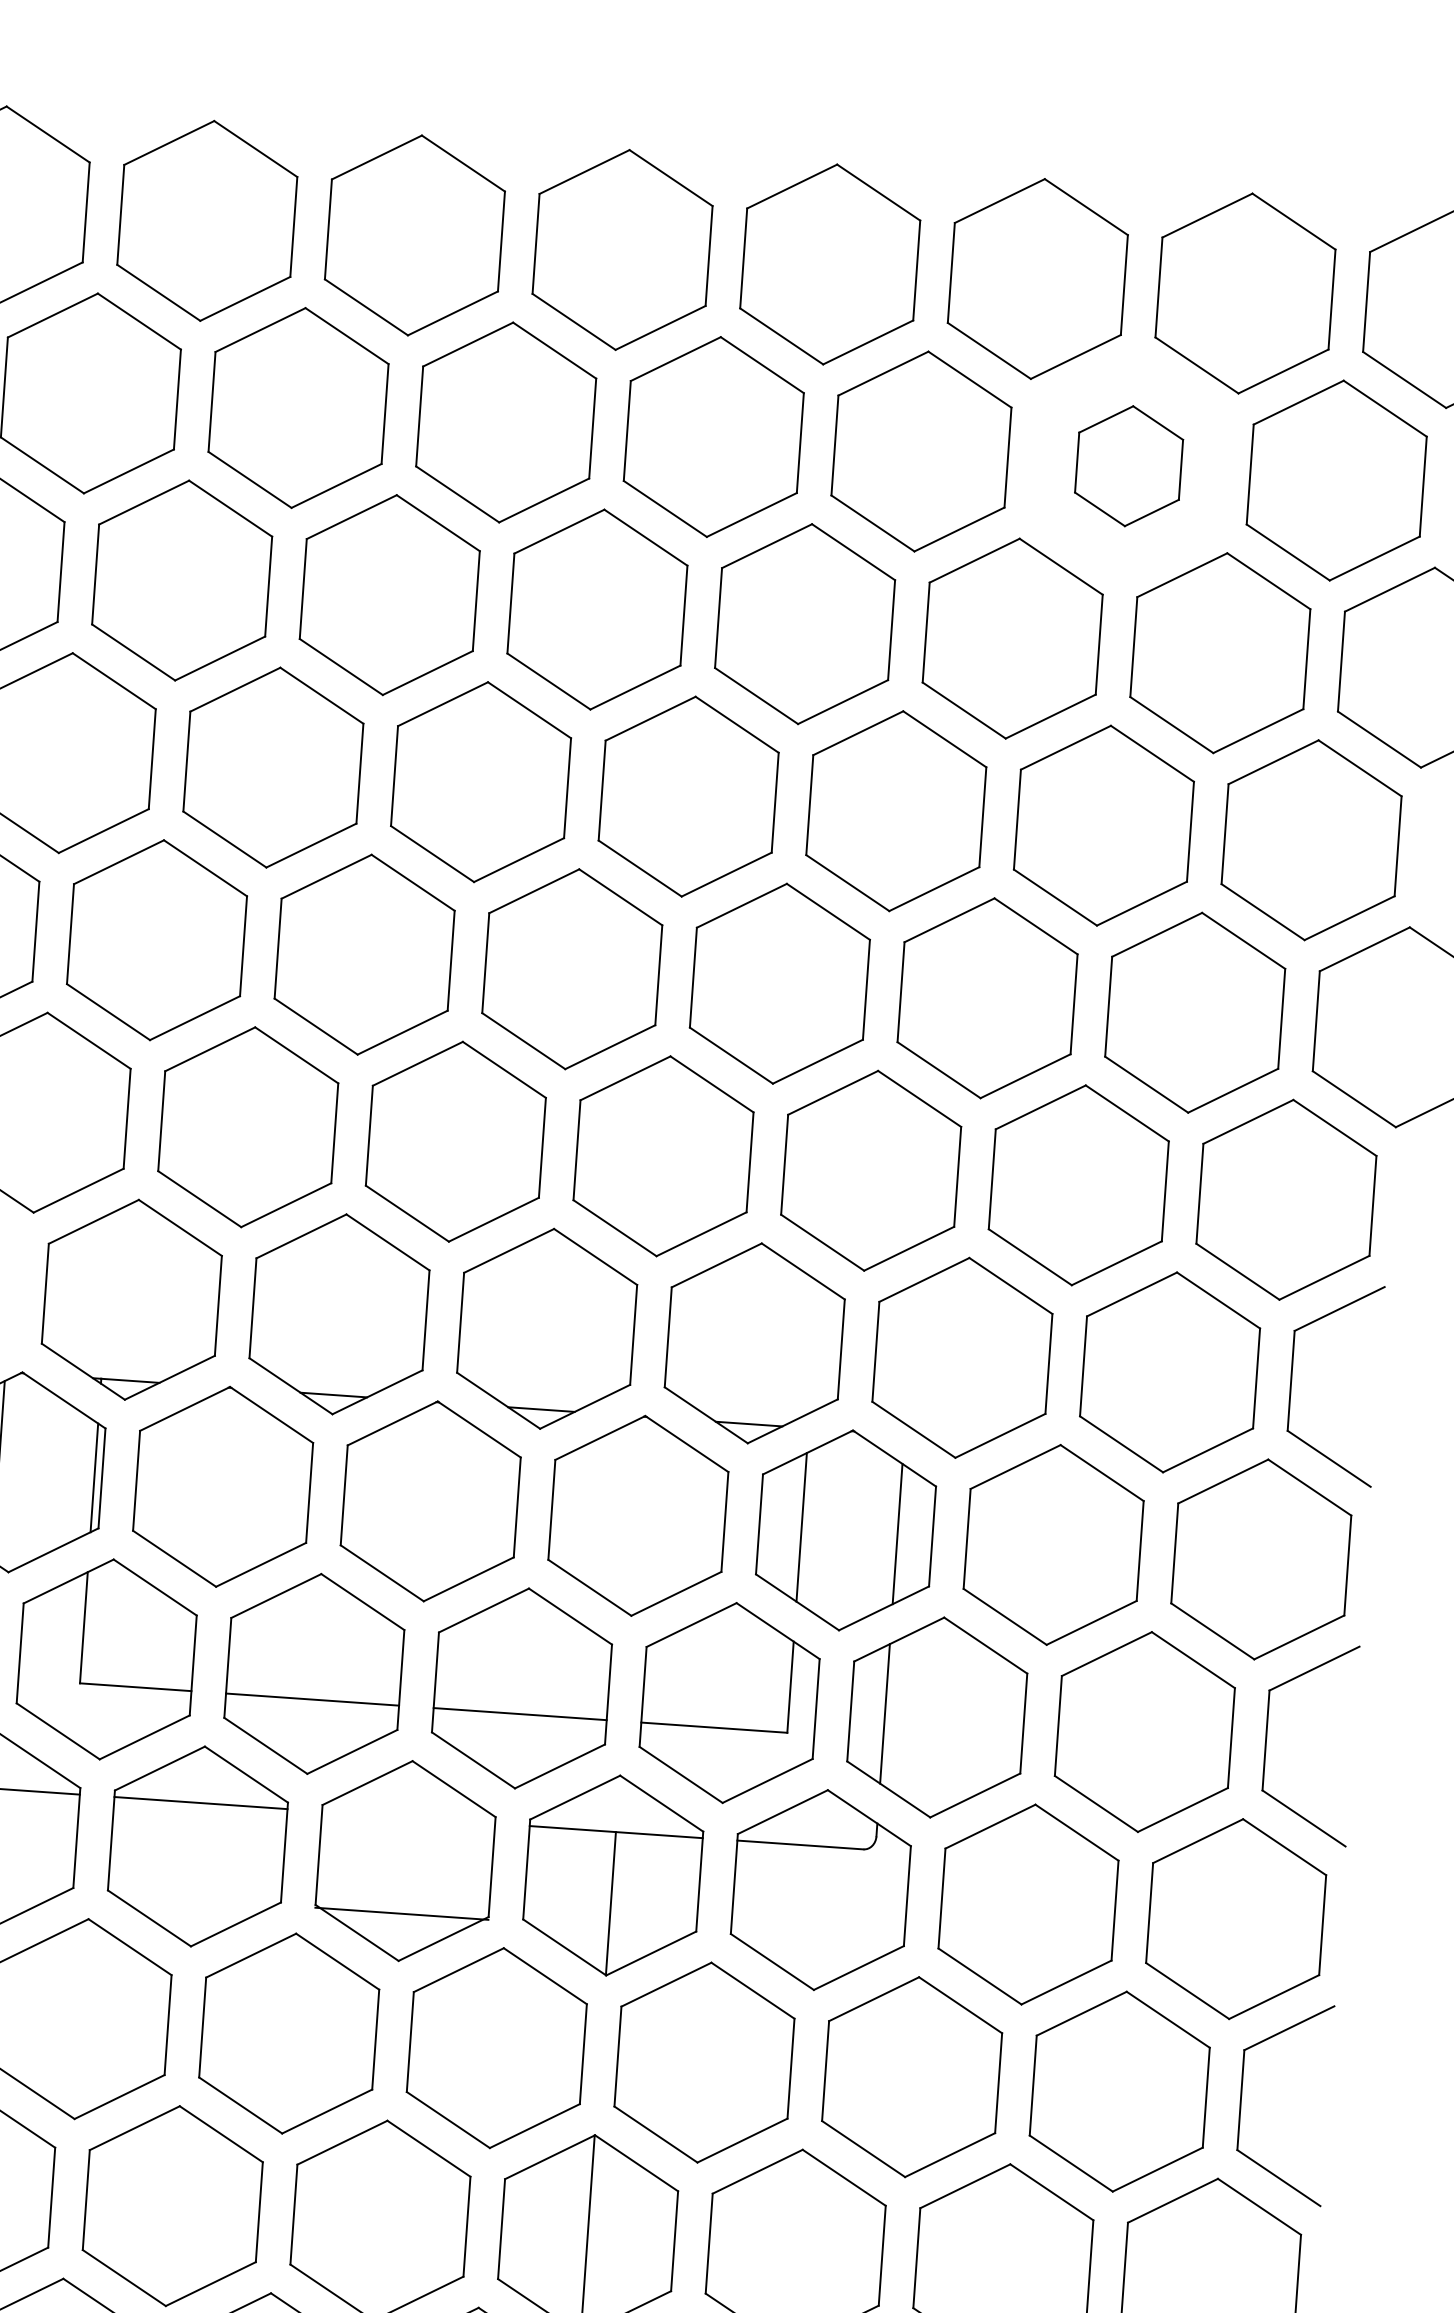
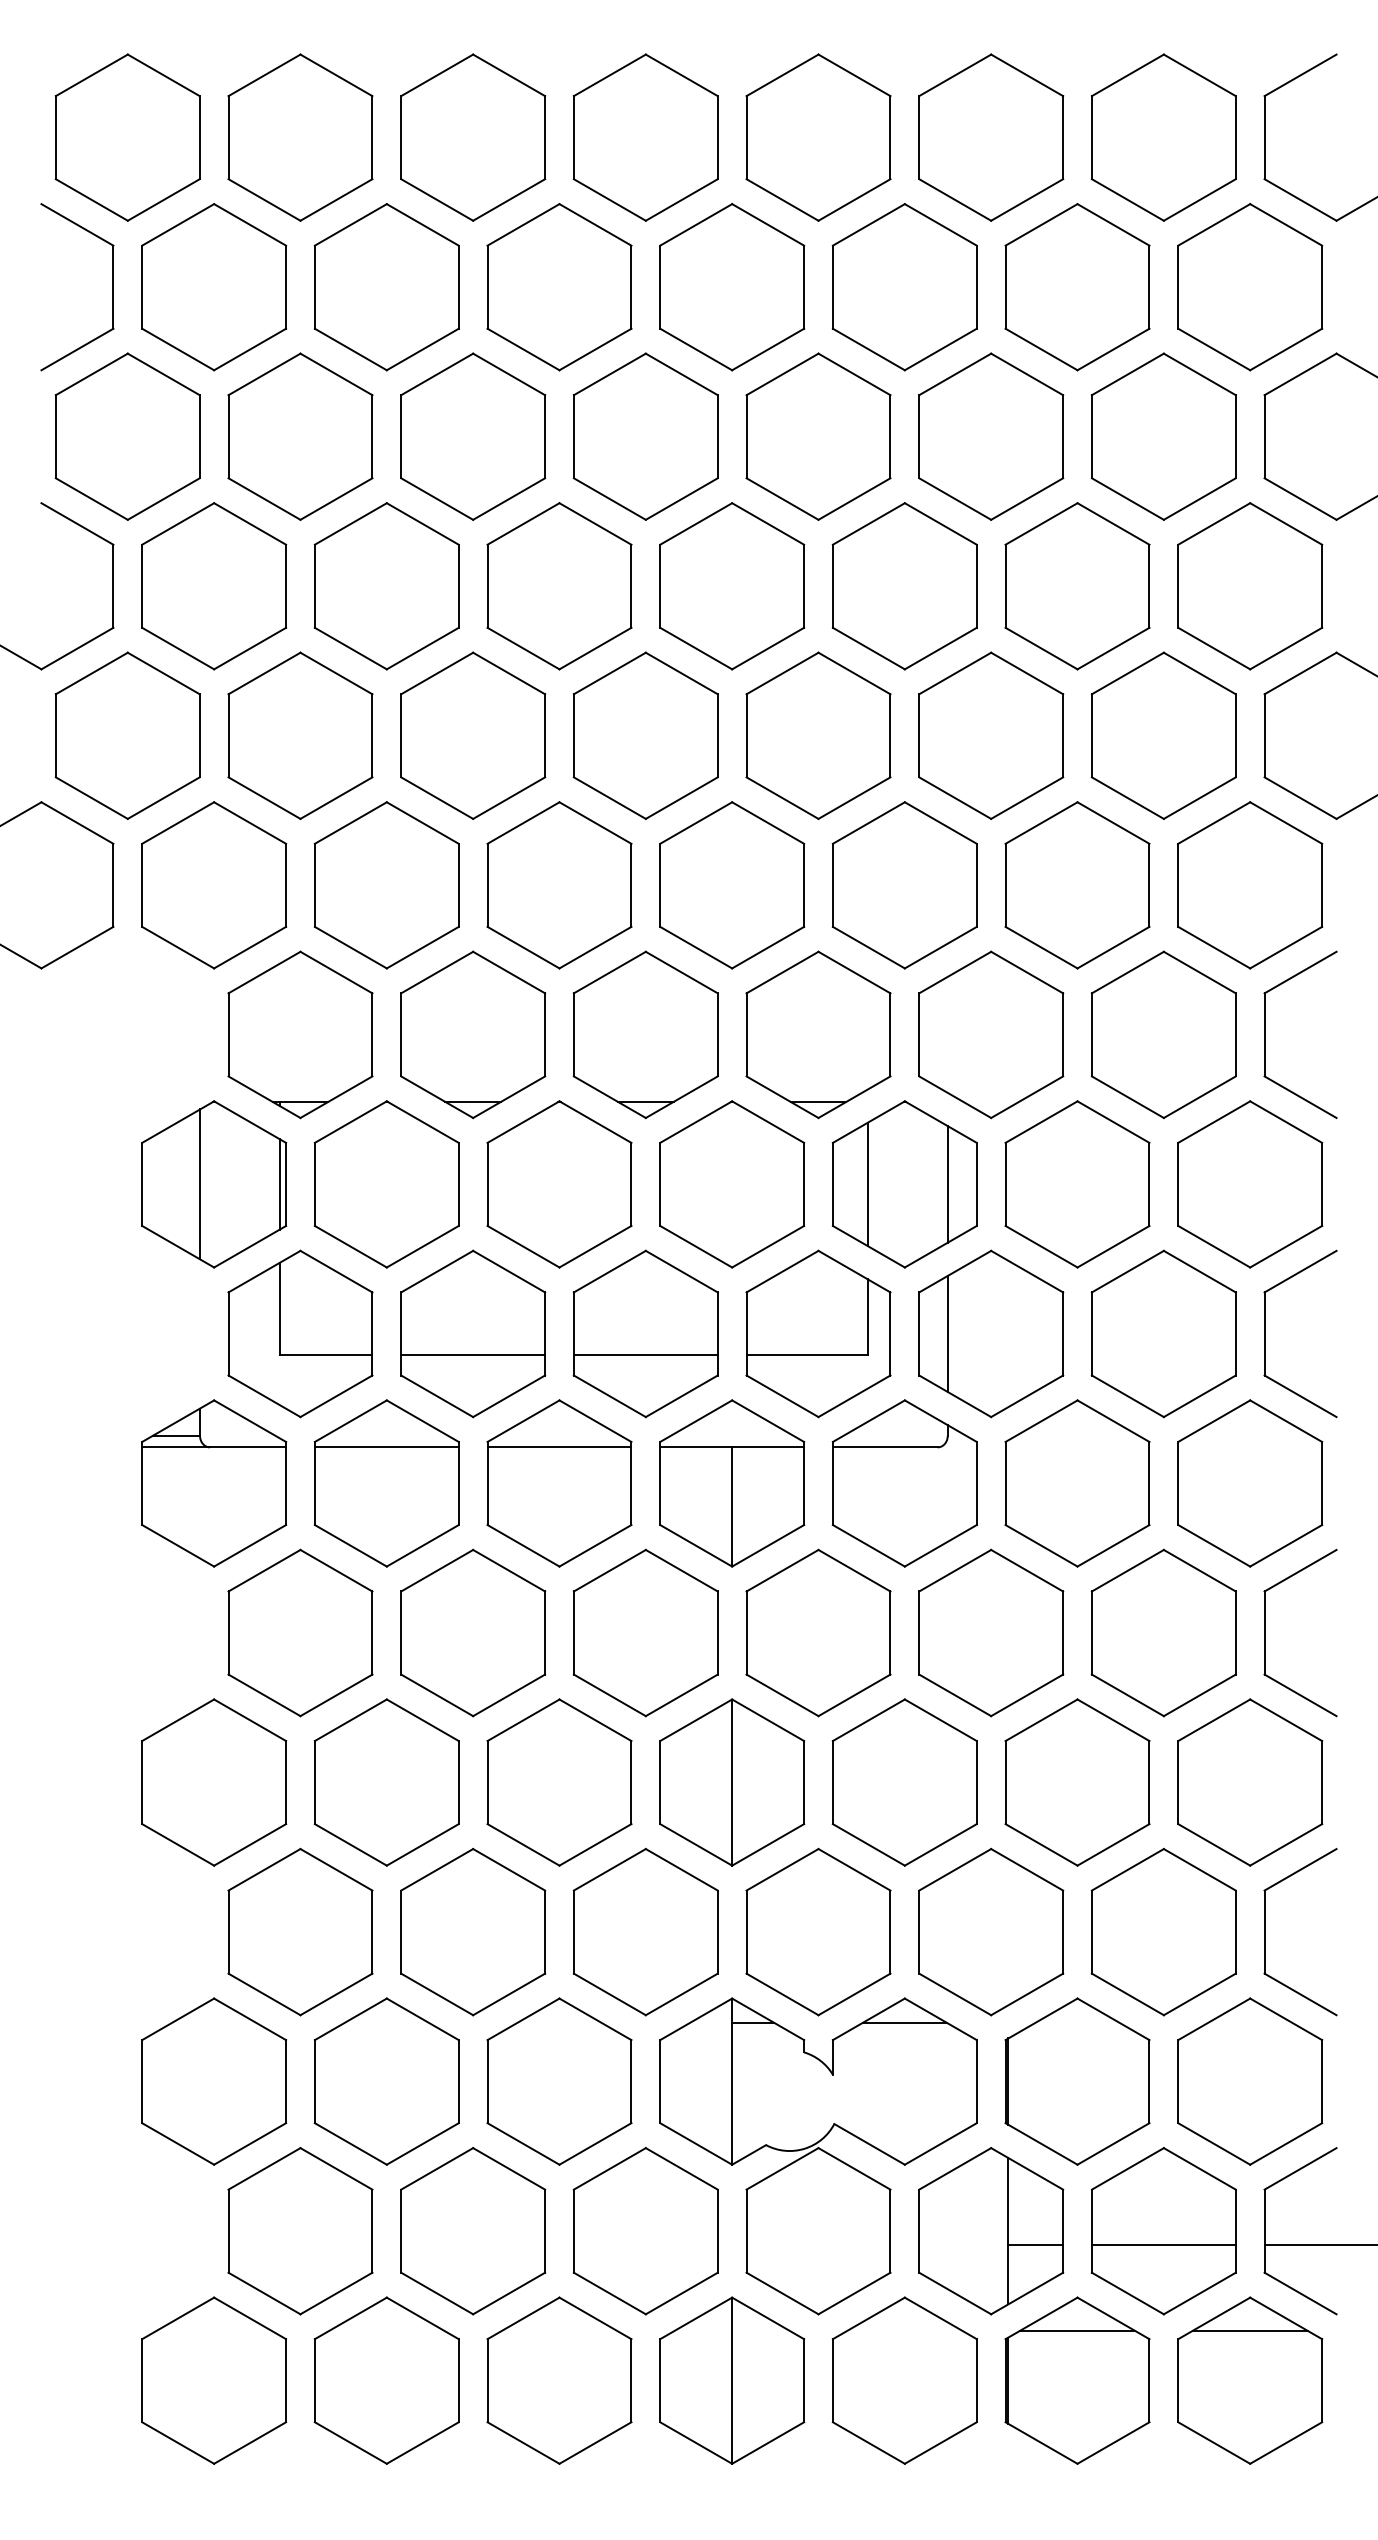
part: (1129, 466) -> (1077, 287), size x1.67
line: (401, 1913) -> (559, 1447), moved

